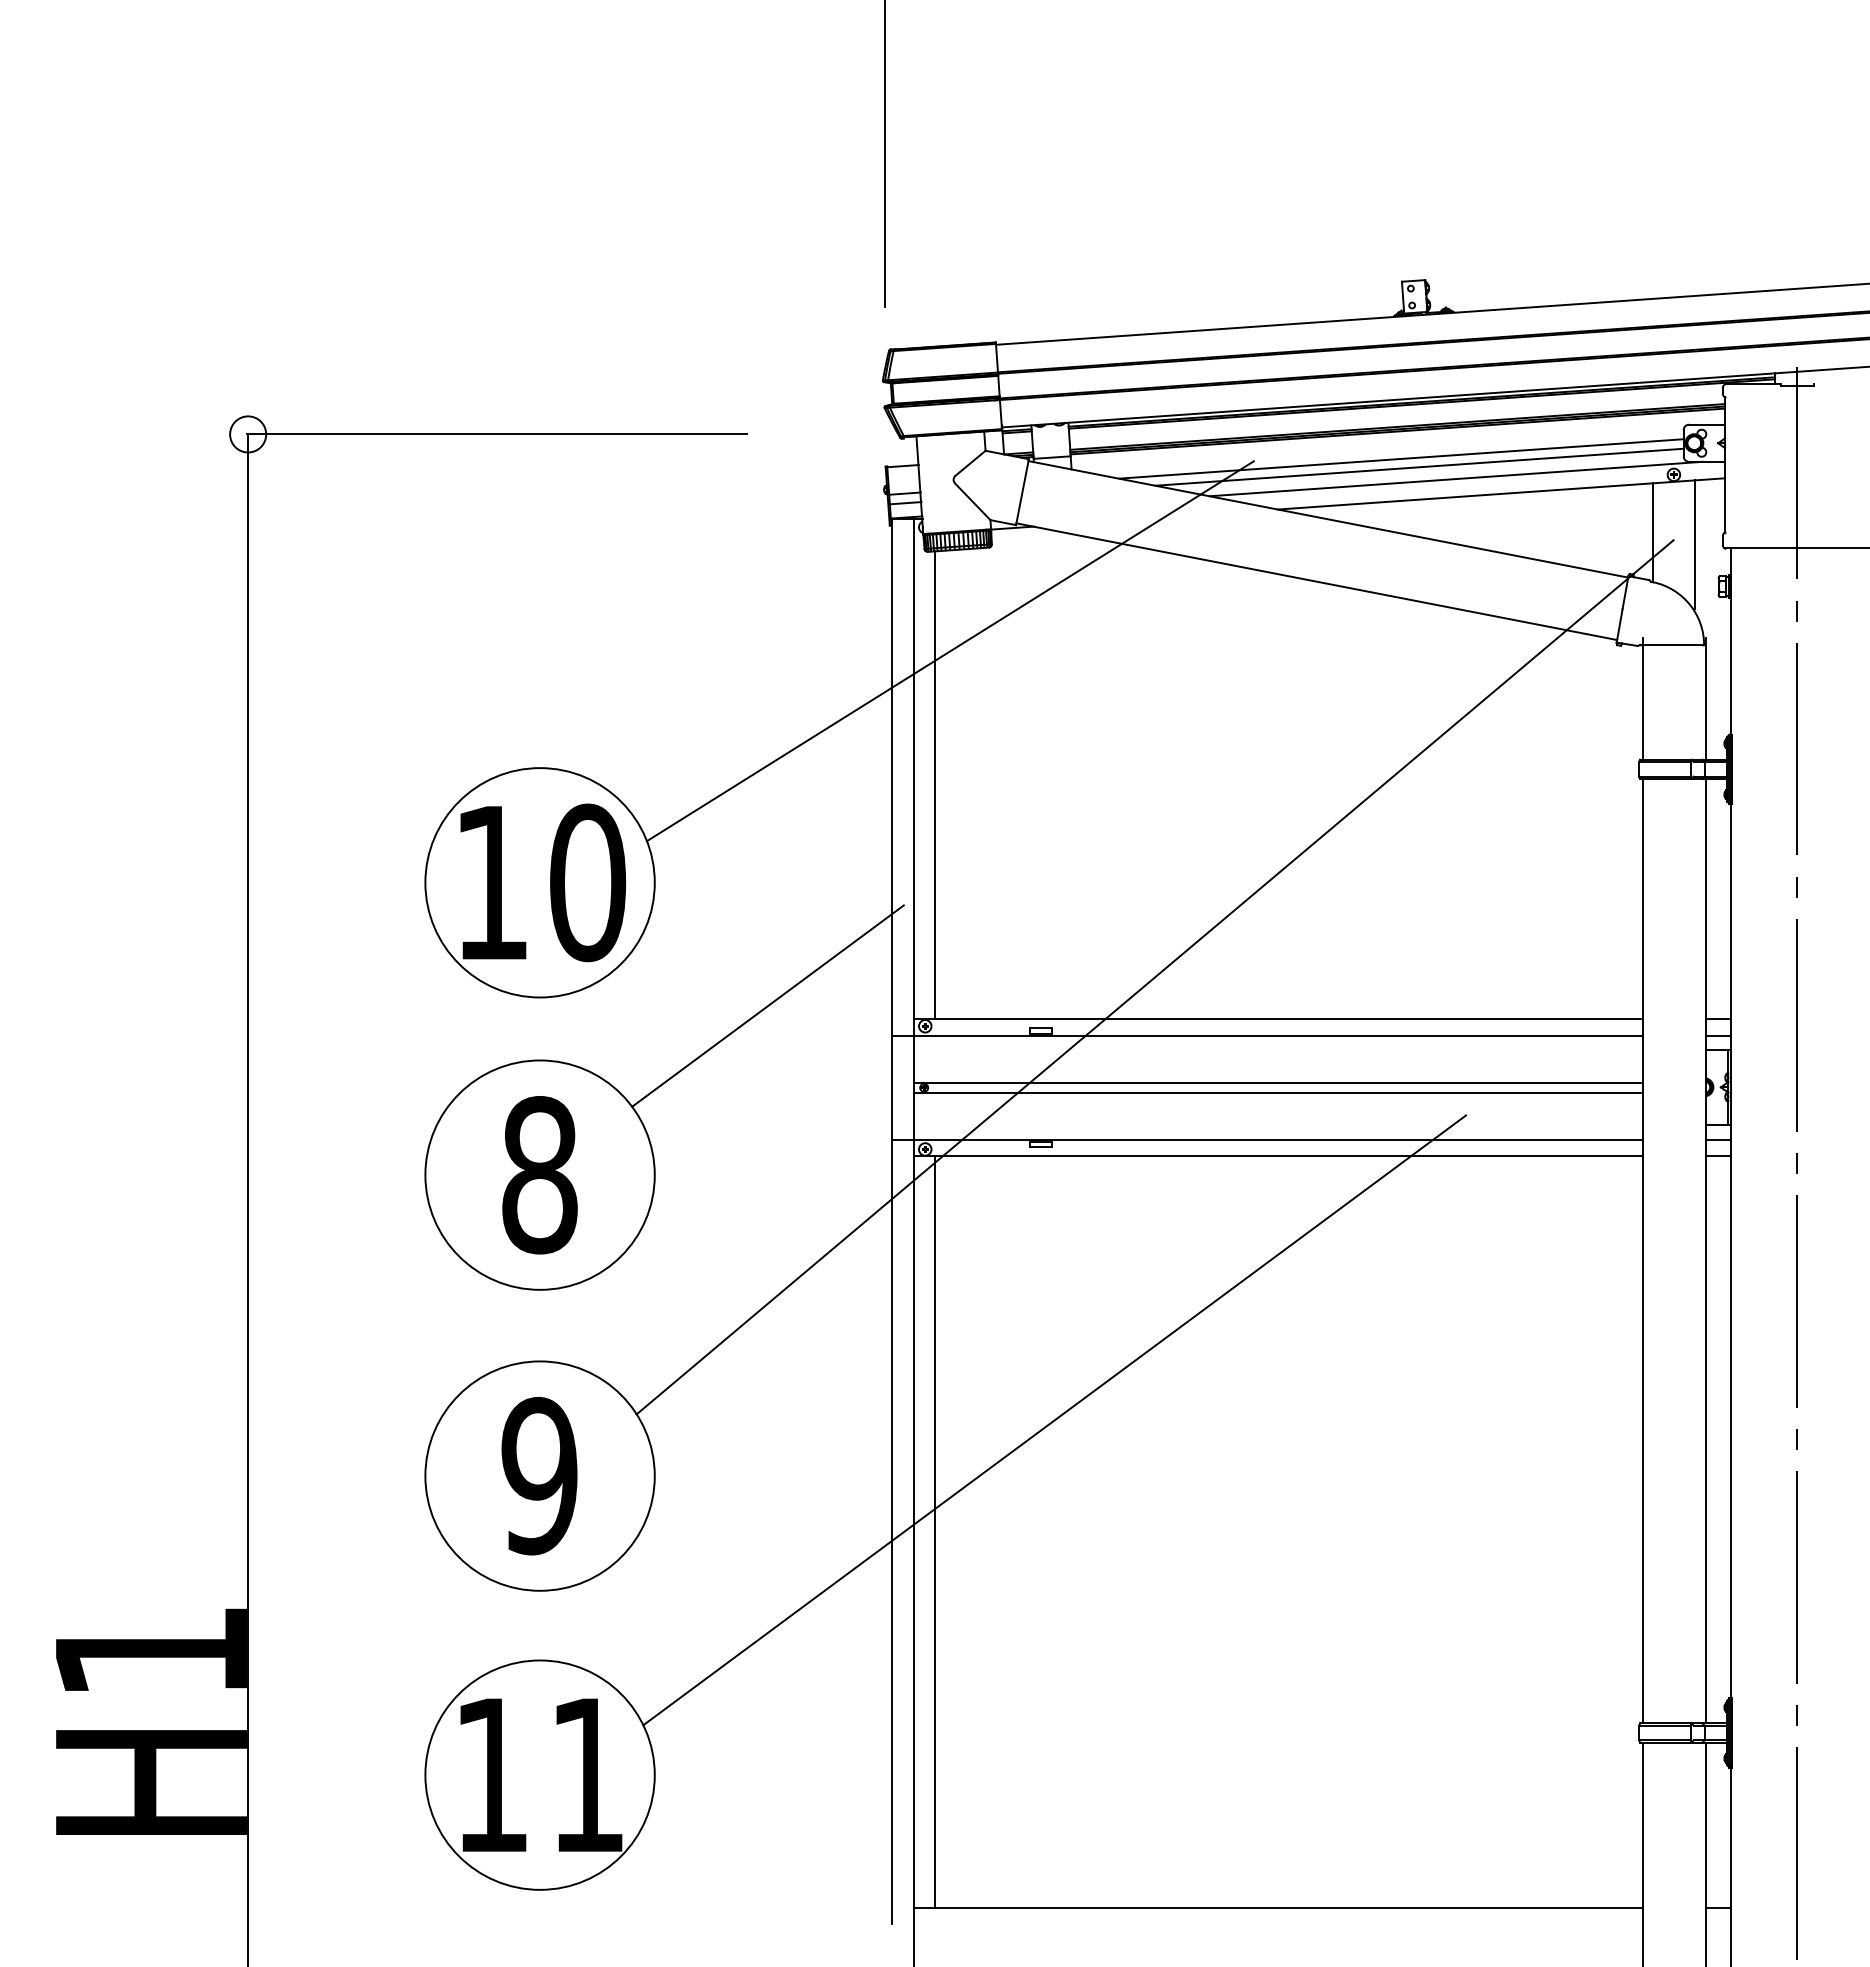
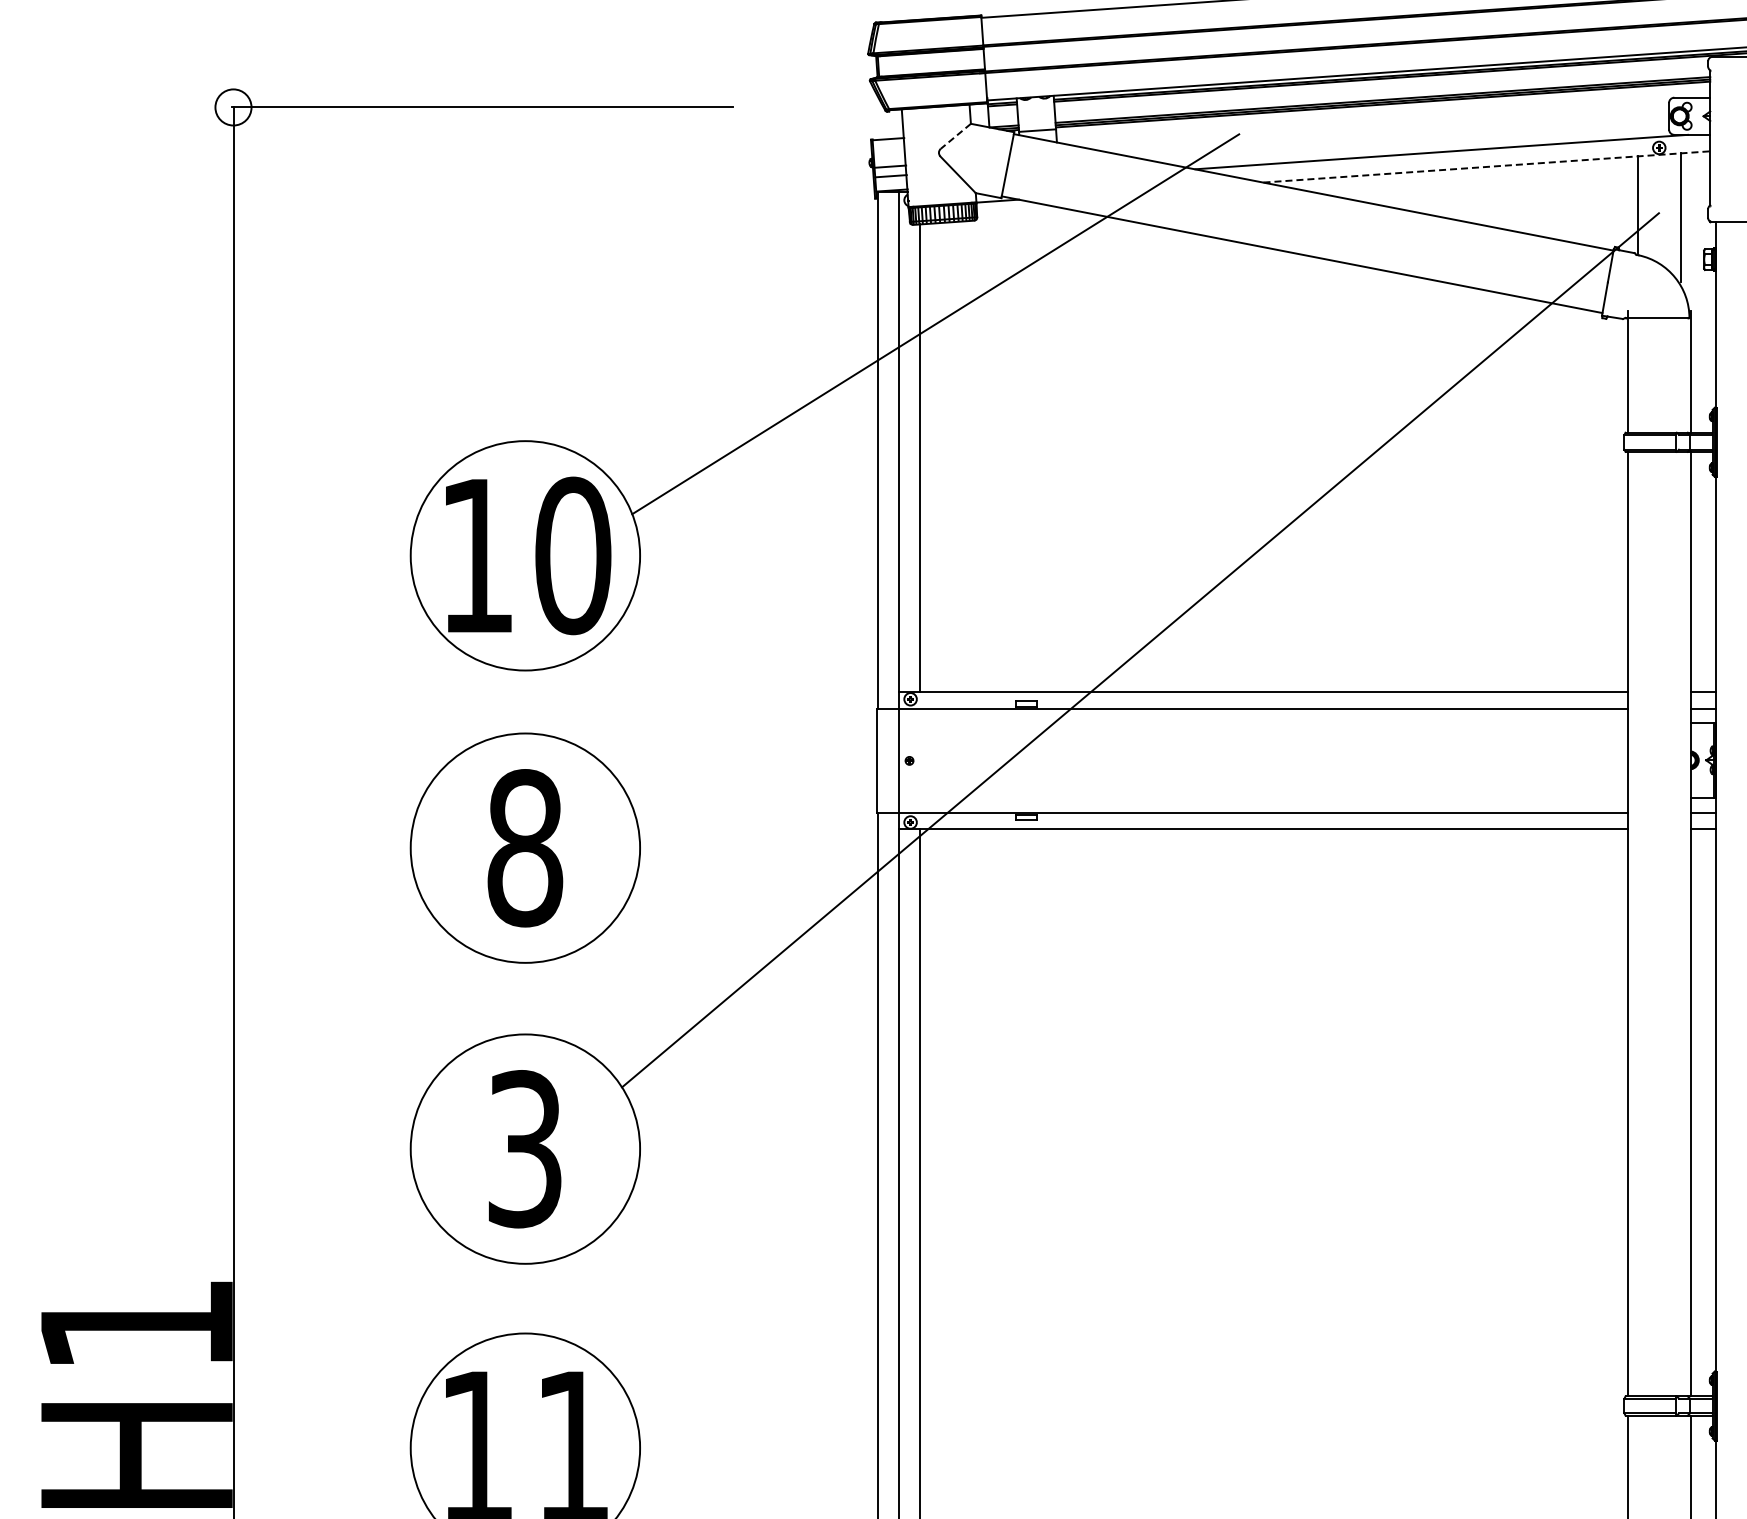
line: (1401, 458) -> (1386, 131), removed
line: (970, 463) -> (955, 136), solid -> dashed
line: (1419, 466) -> (1404, 139), removed
line: (1501, 493) -> (1486, 166), solid -> dashed
line: (767, 1005) -> (752, 678), removed
line: (1277, 1083) -> (1262, 756), removed
line: (1277, 1092) -> (1262, 765), removed
line: (1054, 1420) -> (1039, 1093), removed
text: (539, 1476) -> (524, 1149), 9 -> 3

